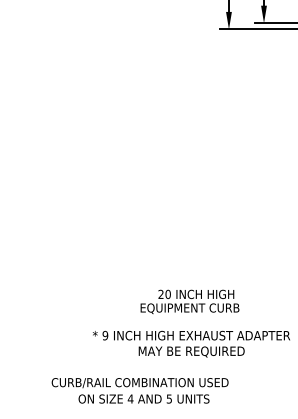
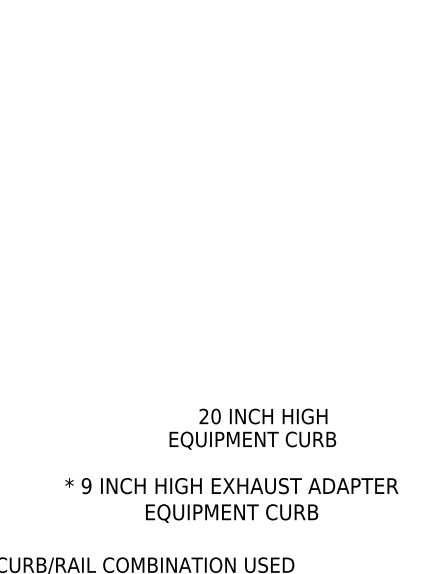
text: (189, 301) -> (251, 428), moved
text: (191, 351) -> (231, 512), MAY BE REQUIRED -> EQUIPMENT CURB

